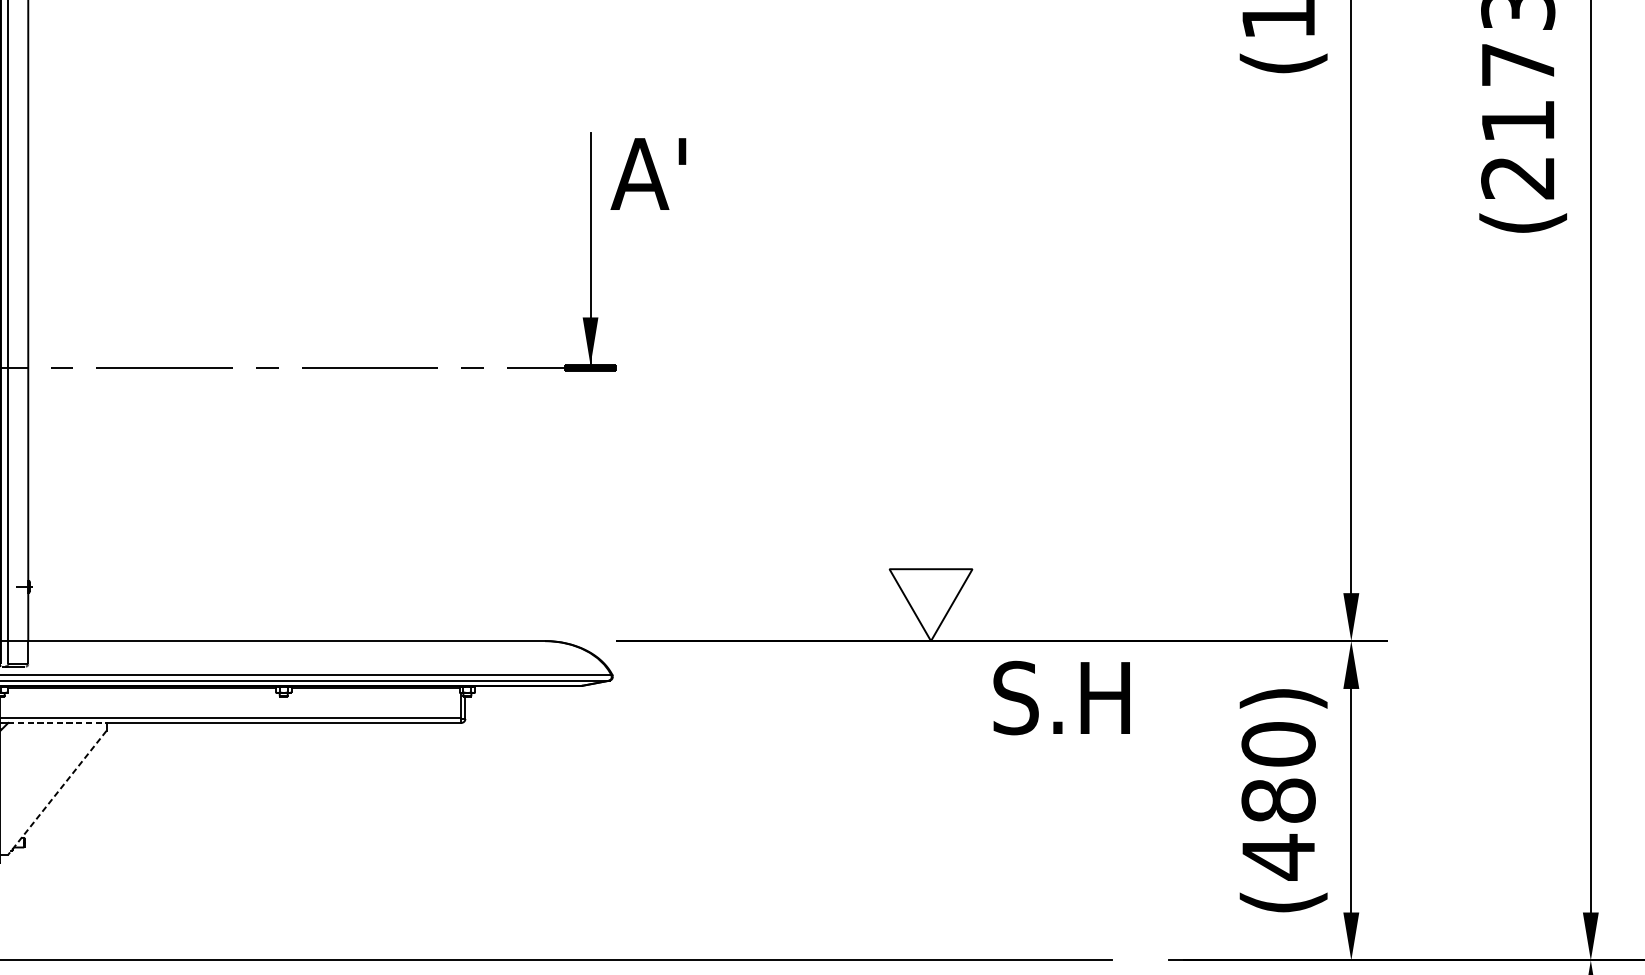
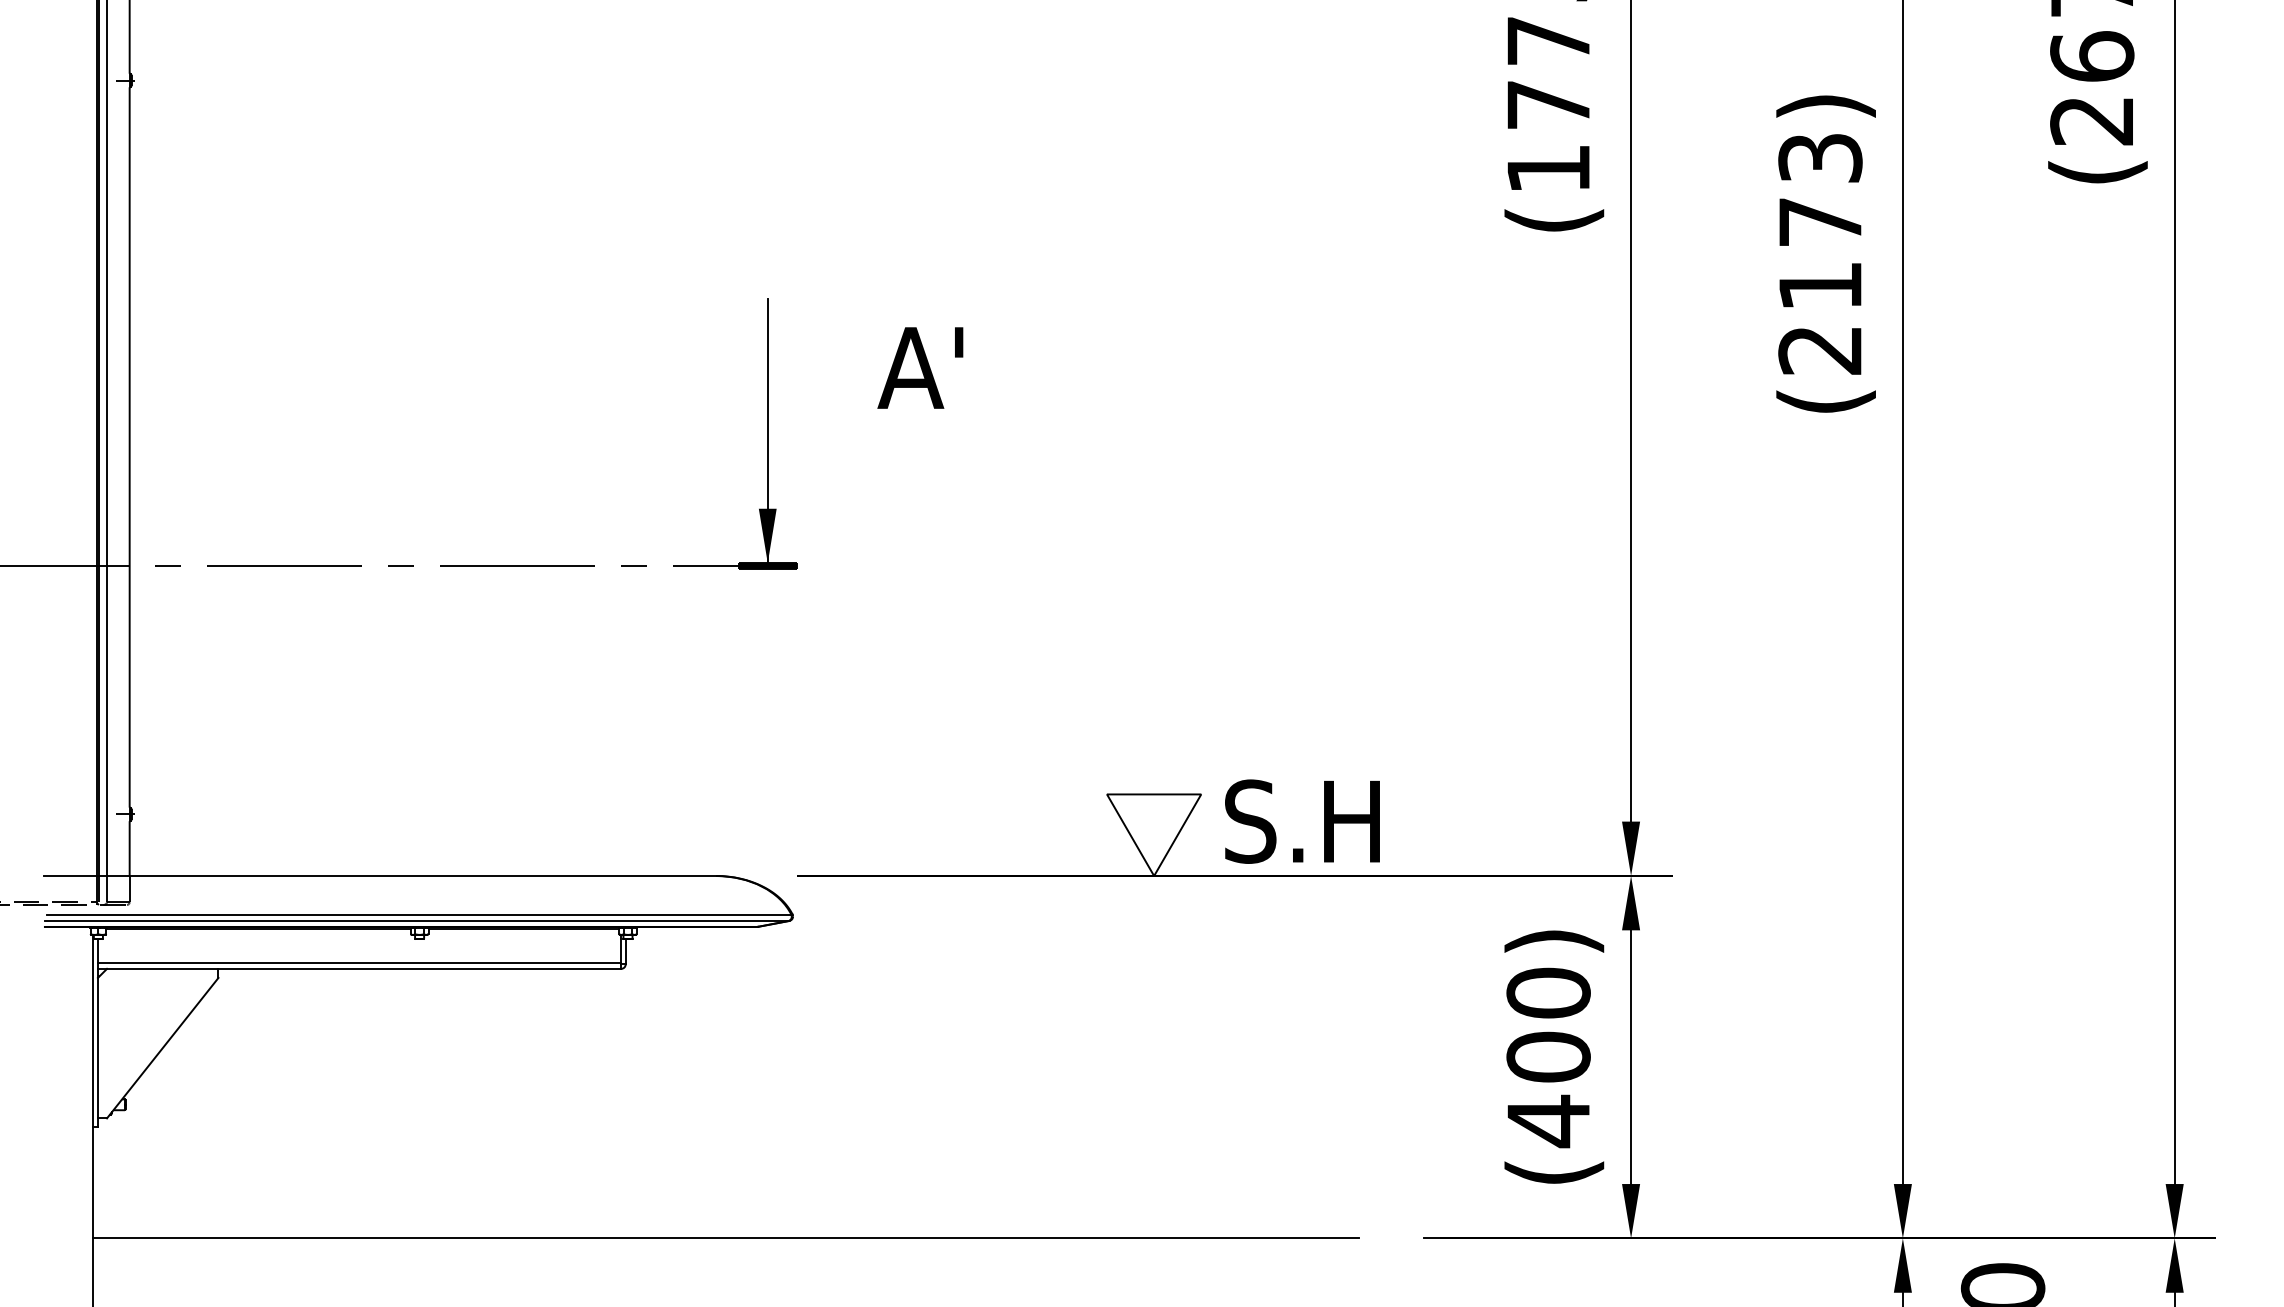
text: (648, 173) -> (920, 367), moved
text: (1061, 697) -> (1302, 821), moved
line: (57, 722) -> (162, 968), dashed -> solid
line: (57, 793) -> (162, 1048), dashed -> solid
text: (1278, 800) -> (1548, 1056), (480) -> (400)

